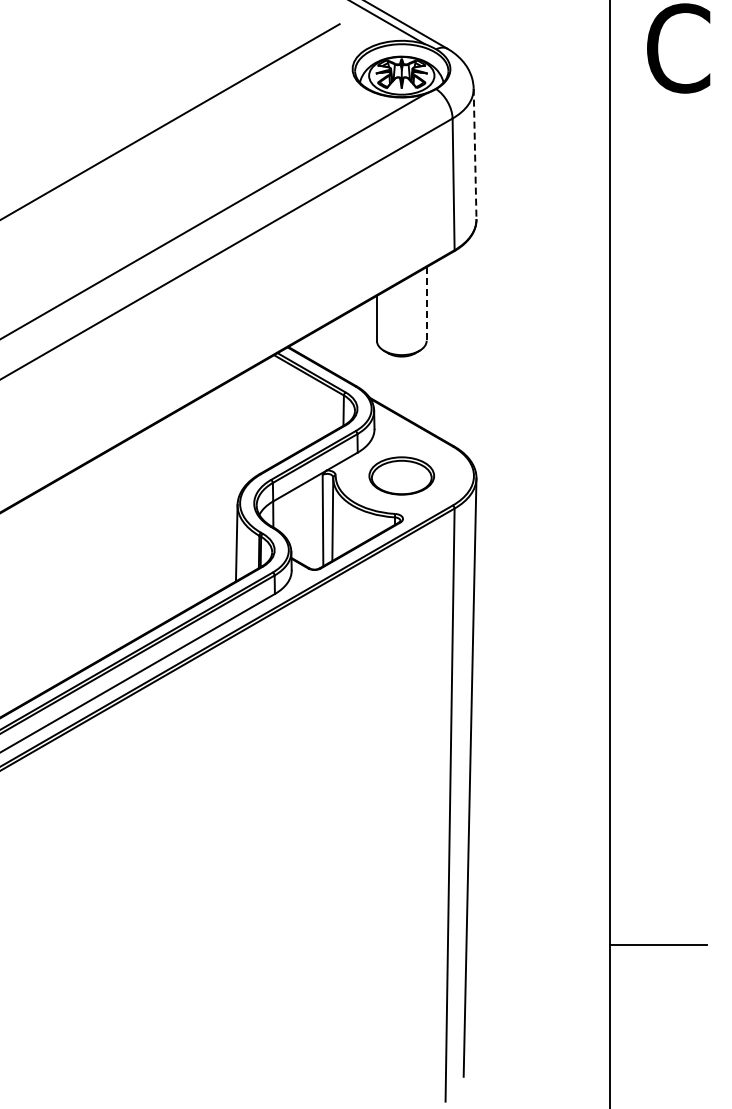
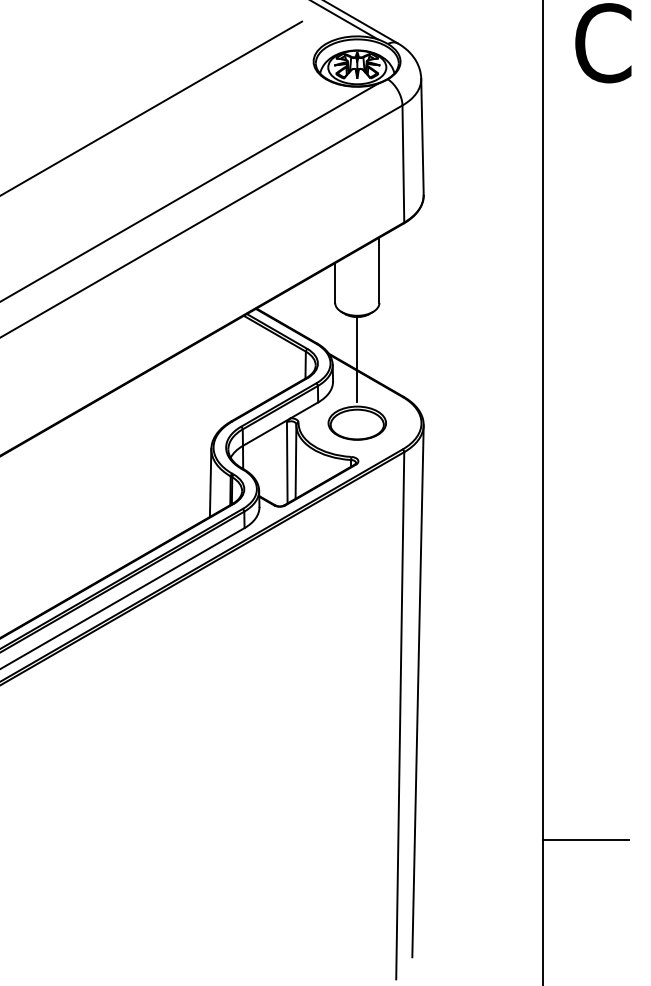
line: (475, 154) -> (422, 137), dashed -> solid
line: (426, 303) -> (379, 269), dashed -> solid
line: (401, 404) -> (357, 359), added

